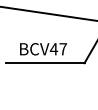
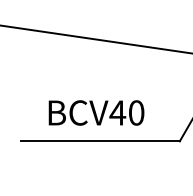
text: (63, 49) -> (137, 113), BCV47 -> BCV40

